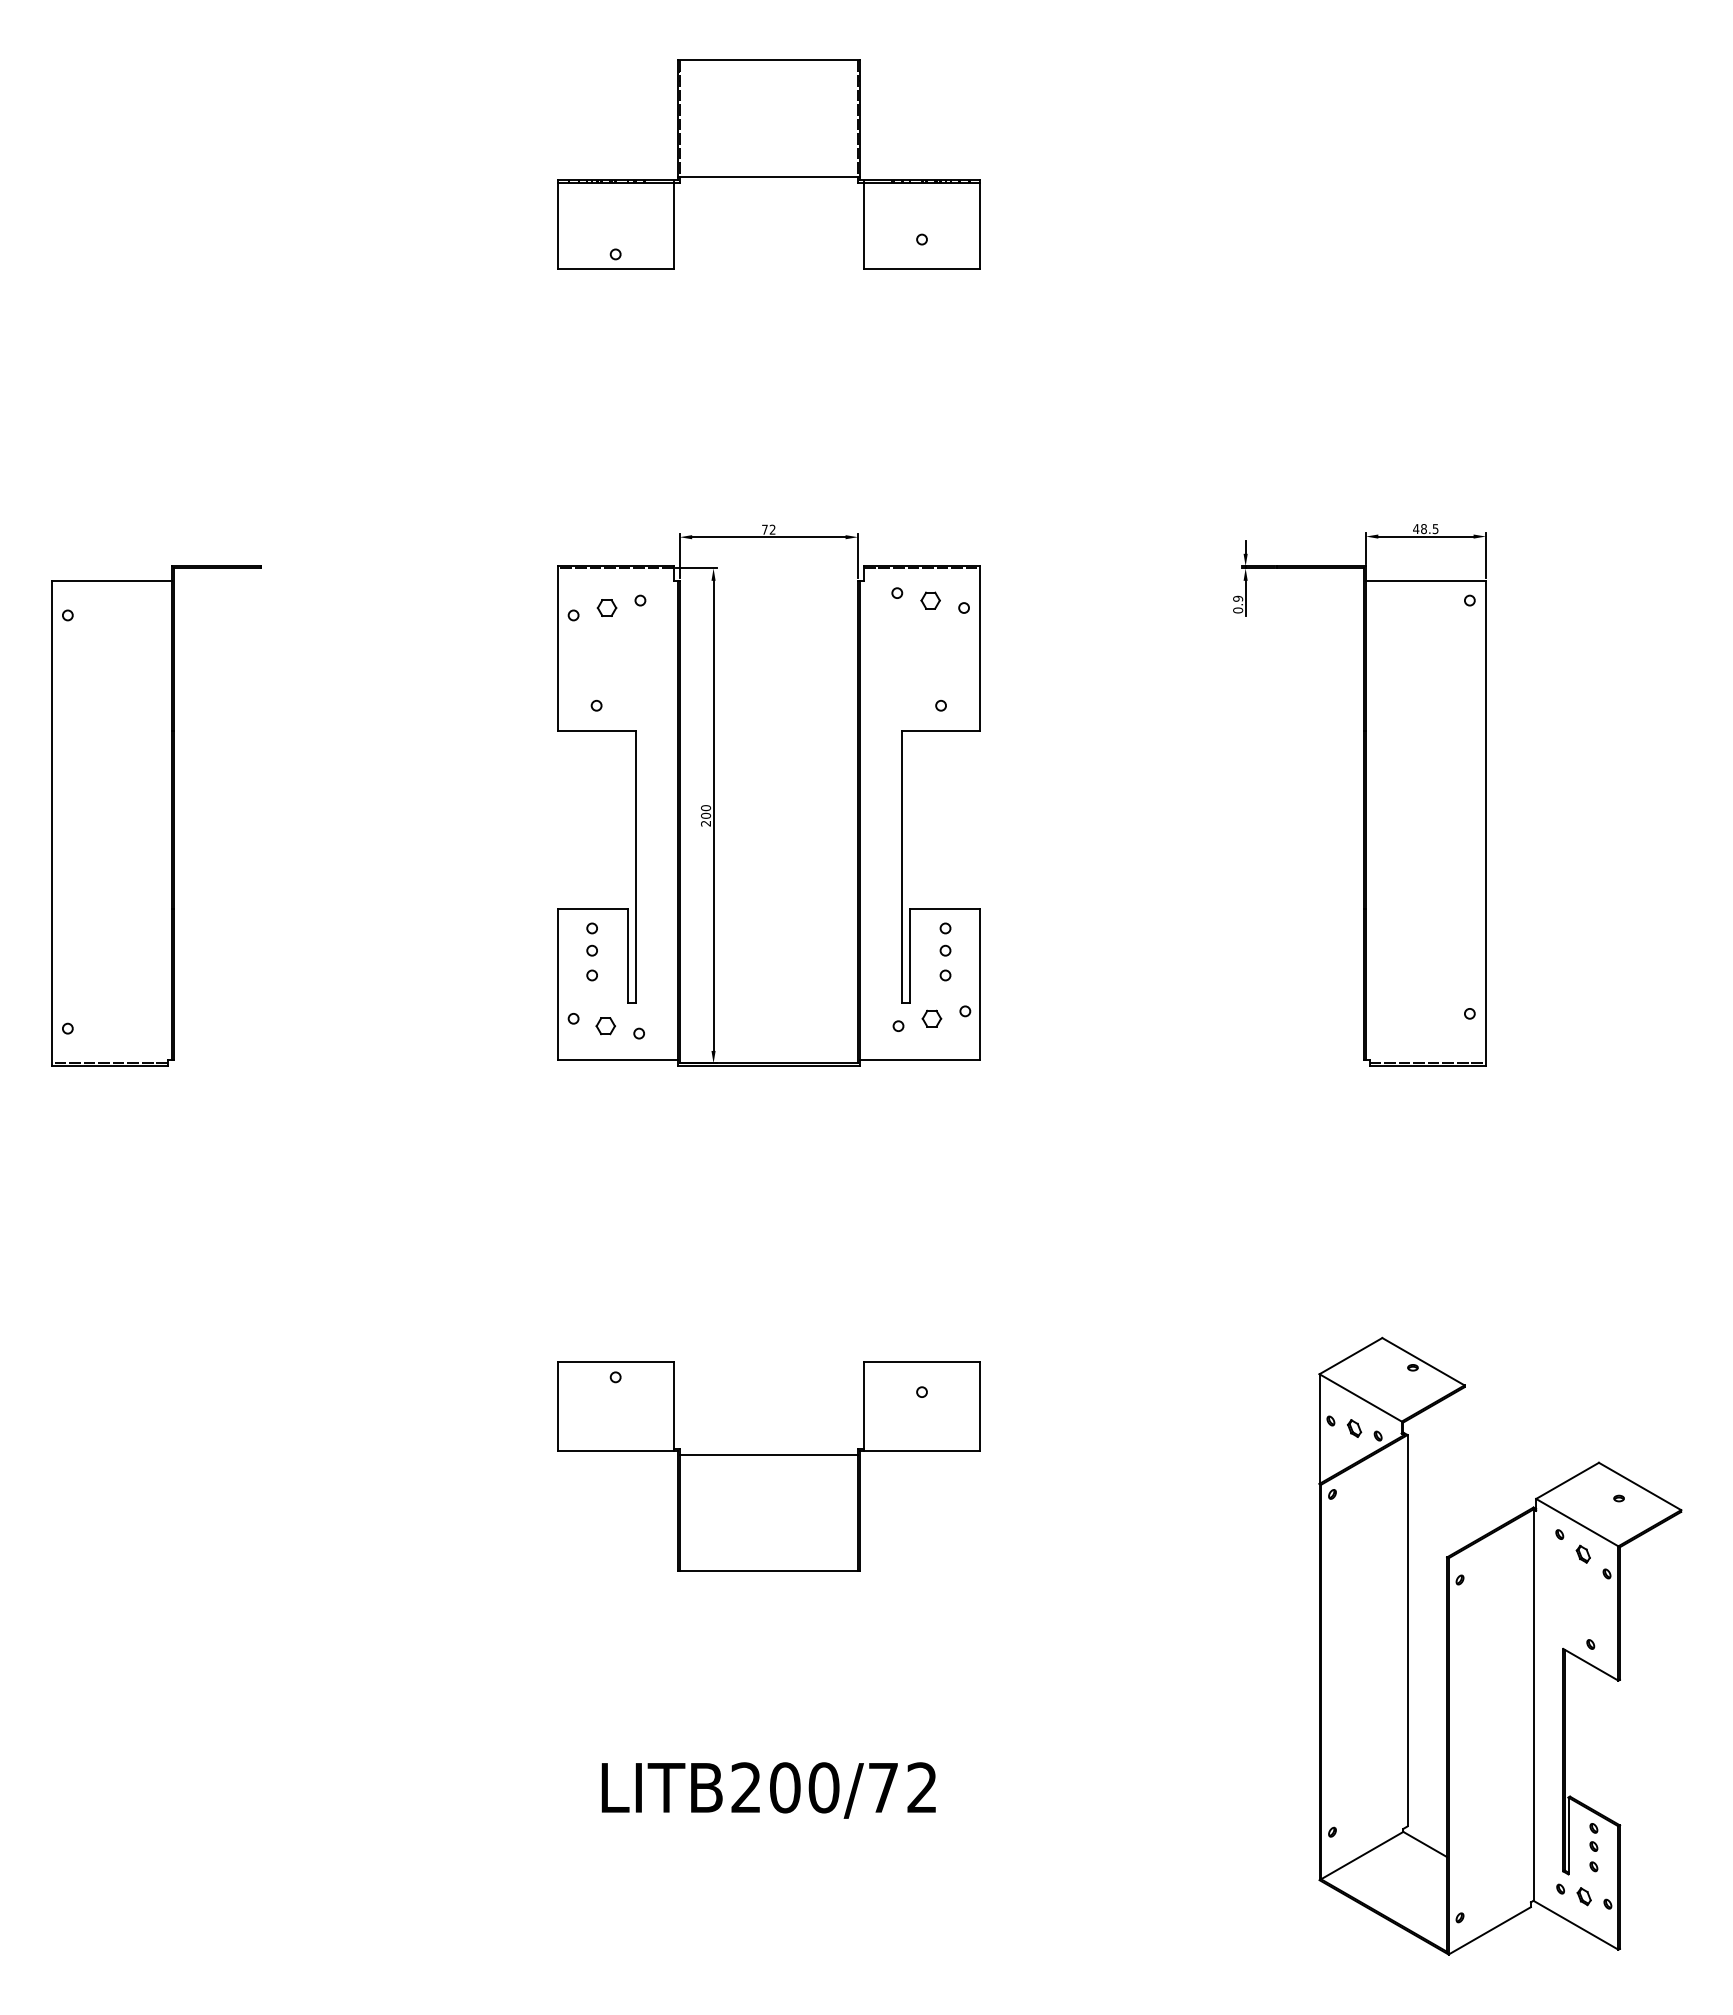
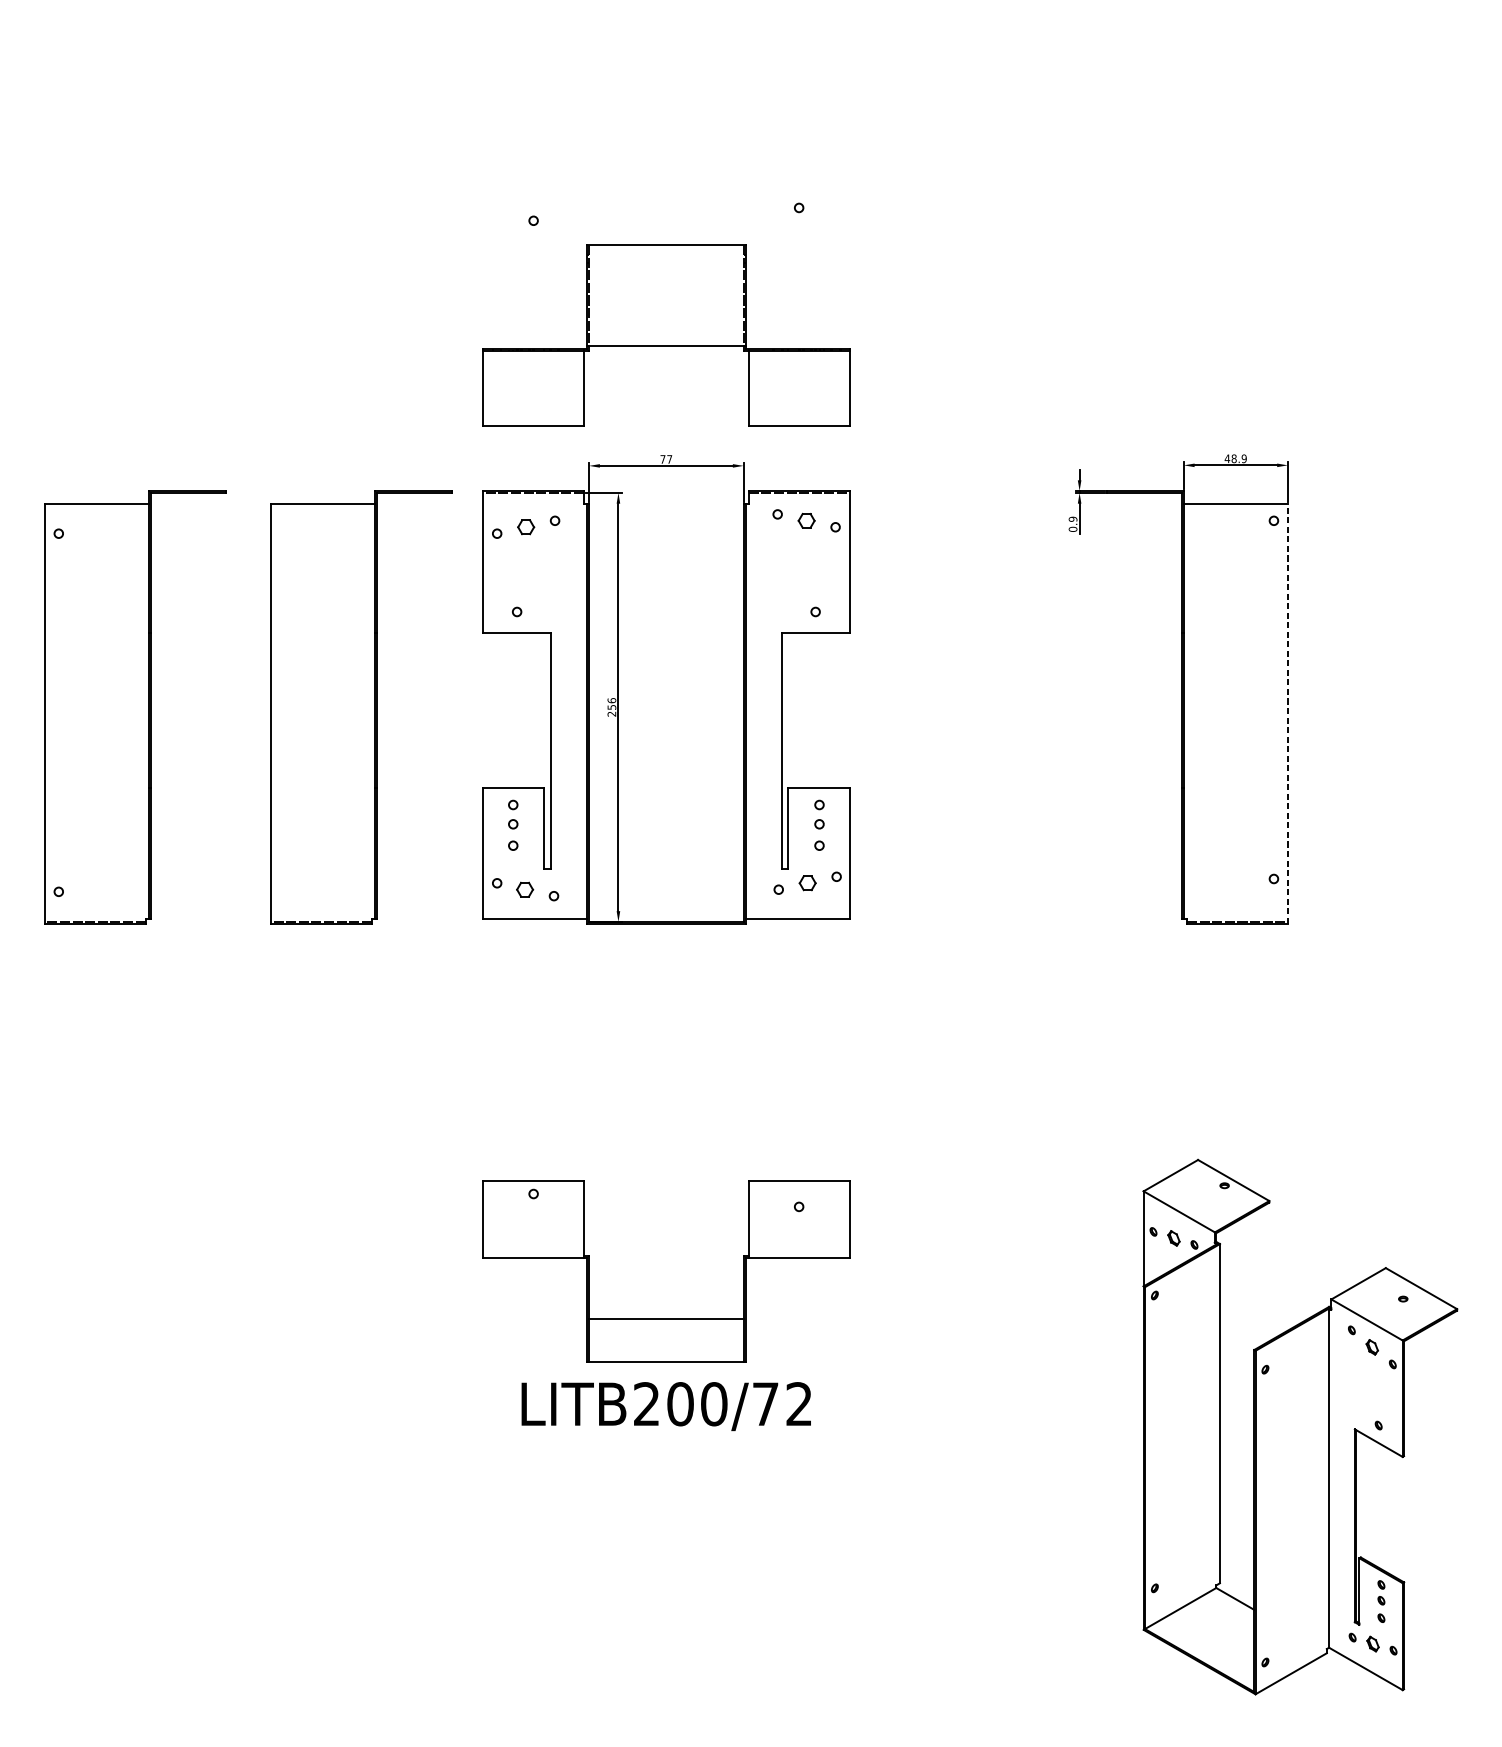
part: (768, 164) -> (666, 335), moved
text: (1435, 528) -> (1244, 458), 48.5 -> 48.9
text: (772, 529) -> (669, 459), 72 -> 77
text: (705, 811) -> (611, 703), 200 -> 256
part: (417, 815) -> (361, 707), added
line: (1485, 822) -> (1287, 713), solid -> dashed
line: (768, 1455) -> (666, 1318), moved
text: (768, 1790) -> (666, 1406), moved

